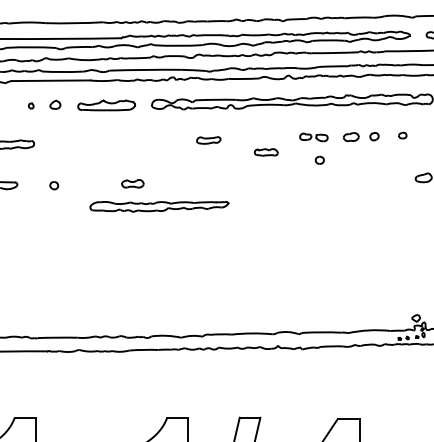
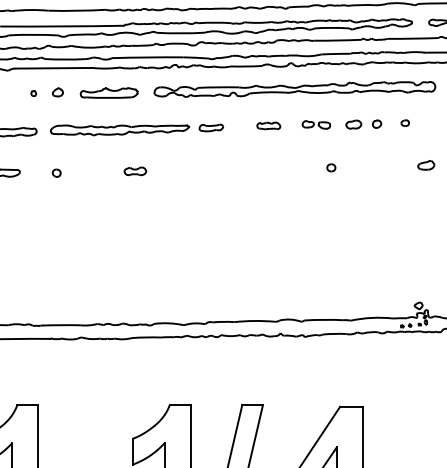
part: (265, 151) -> (268, 125), moved
part: (319, 159) -> (331, 167), moved
part: (159, 206) -> (120, 130), moved

